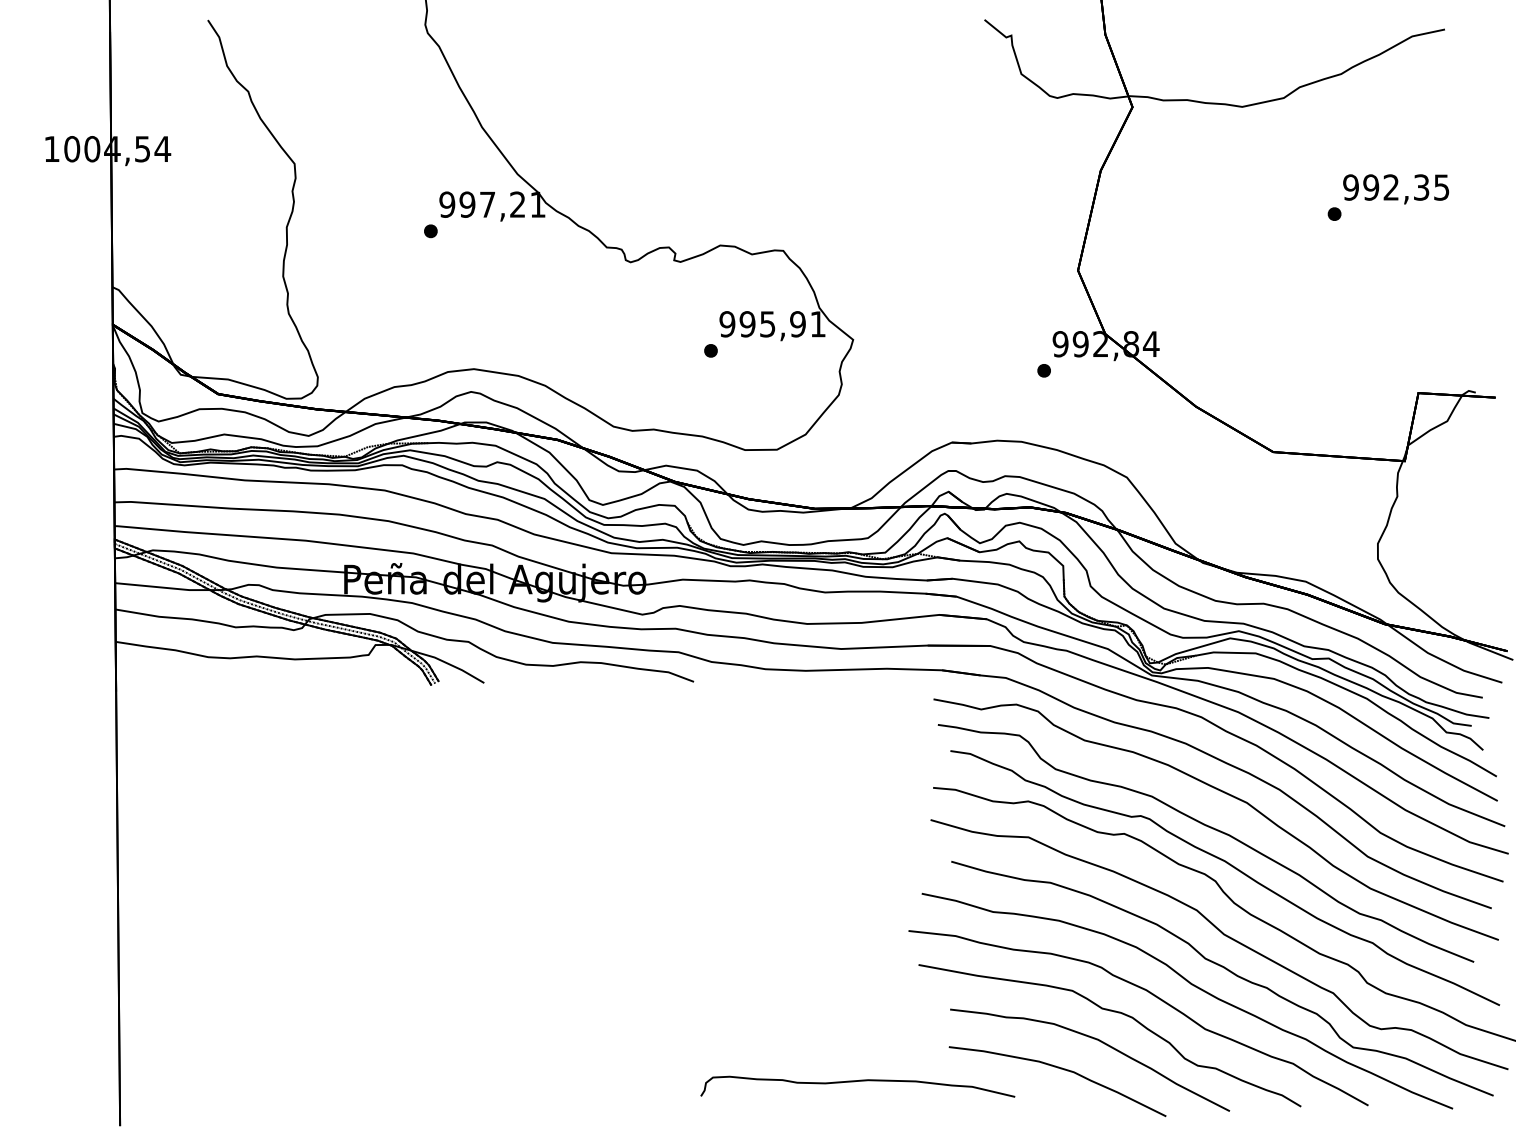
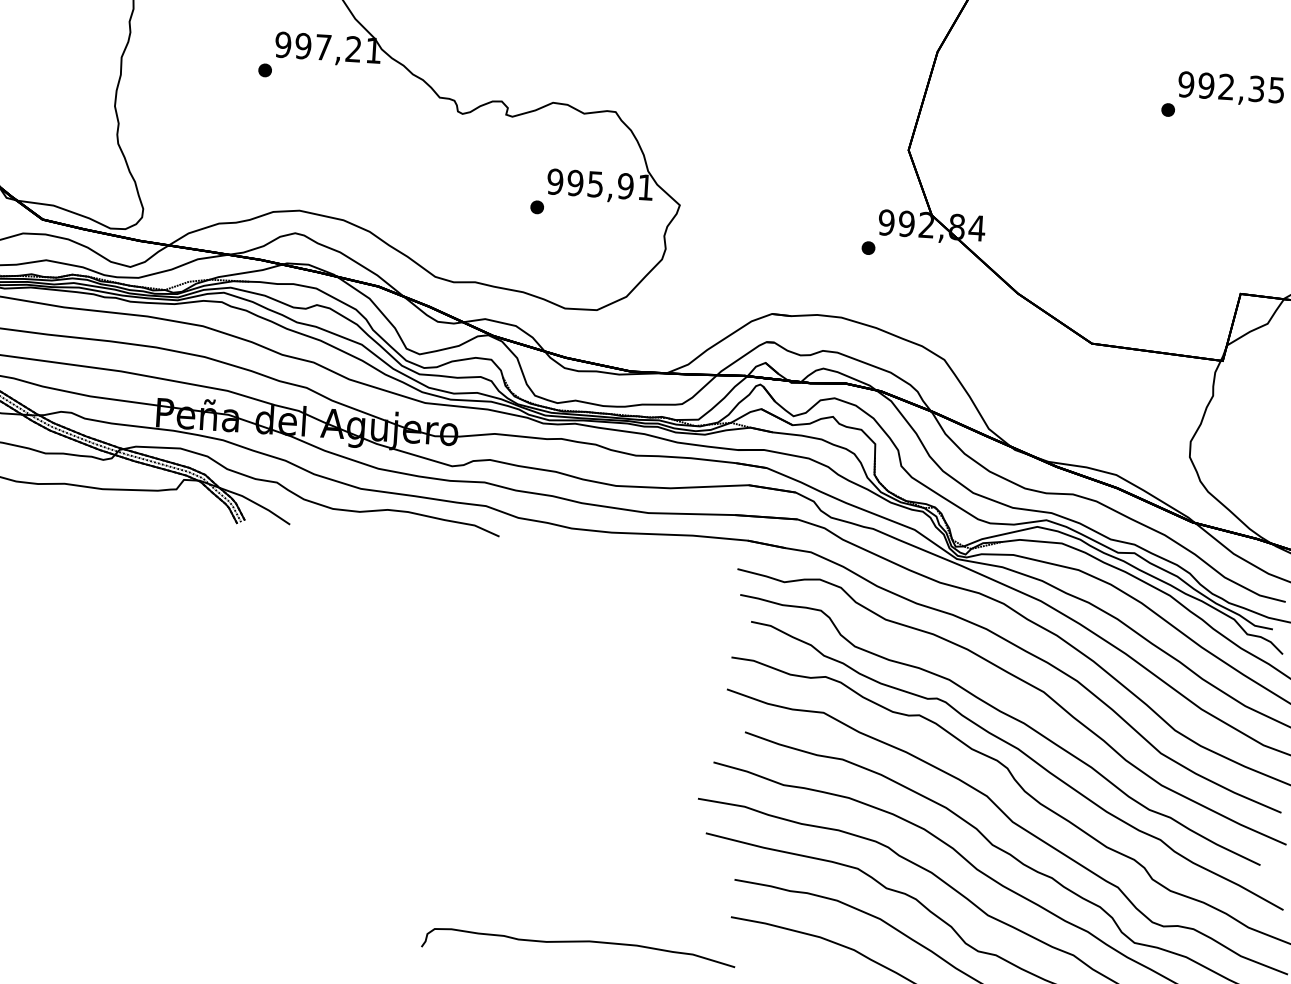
curve: (857, 1081) -> (578, 942), moved

